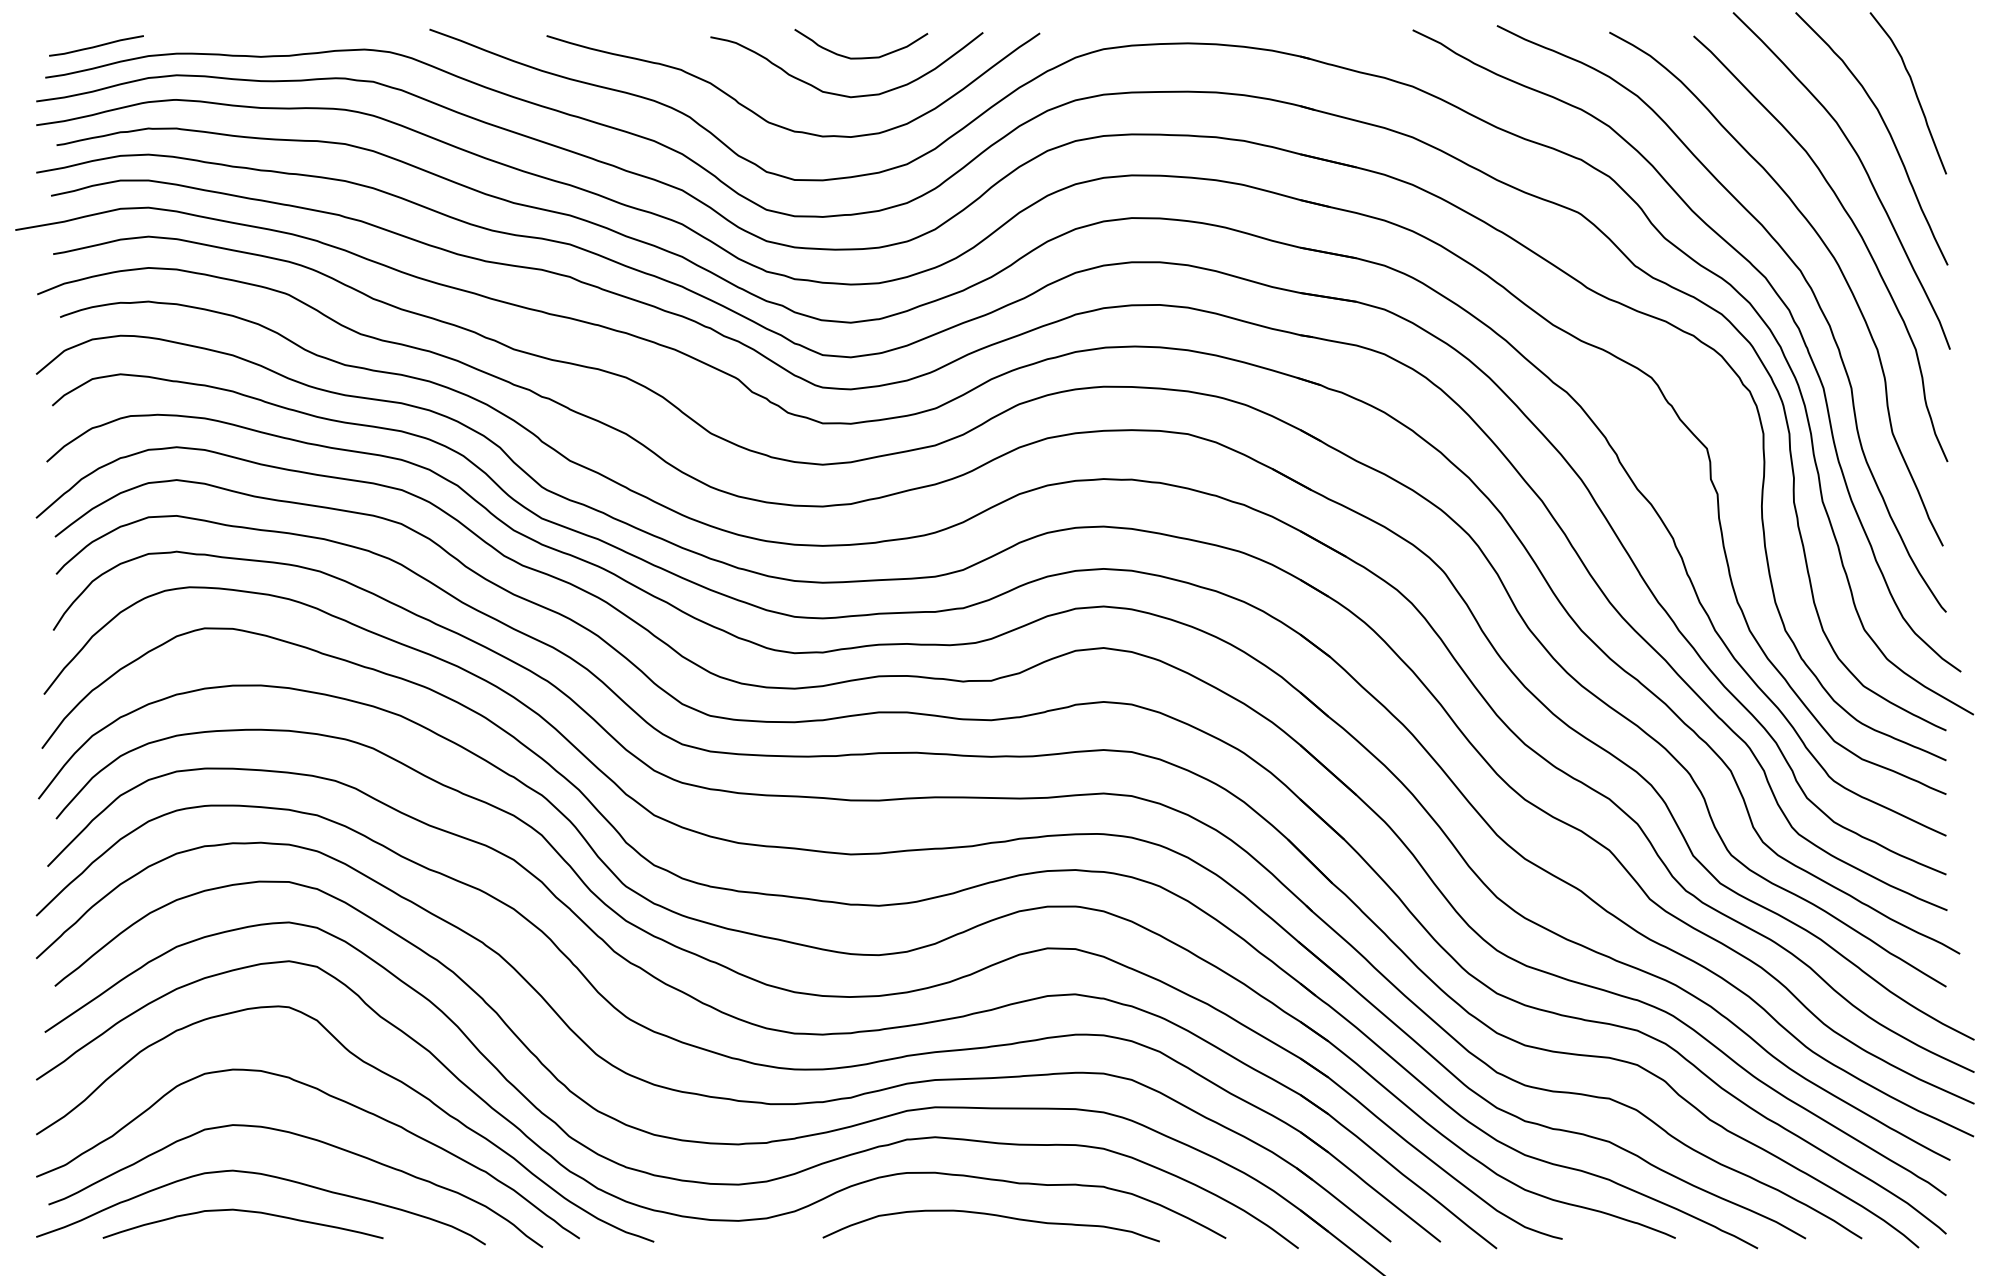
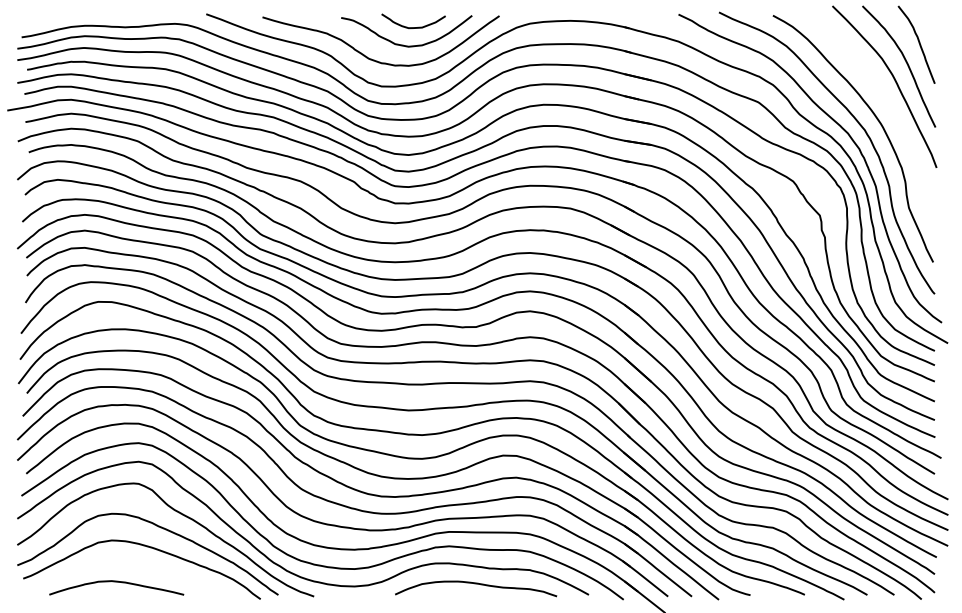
line: (94, 44) -> (45, 21), removed
curve: (1856, 232) -> (891, 111), removed
curve: (263, 1177) -> (126, 565), removed

